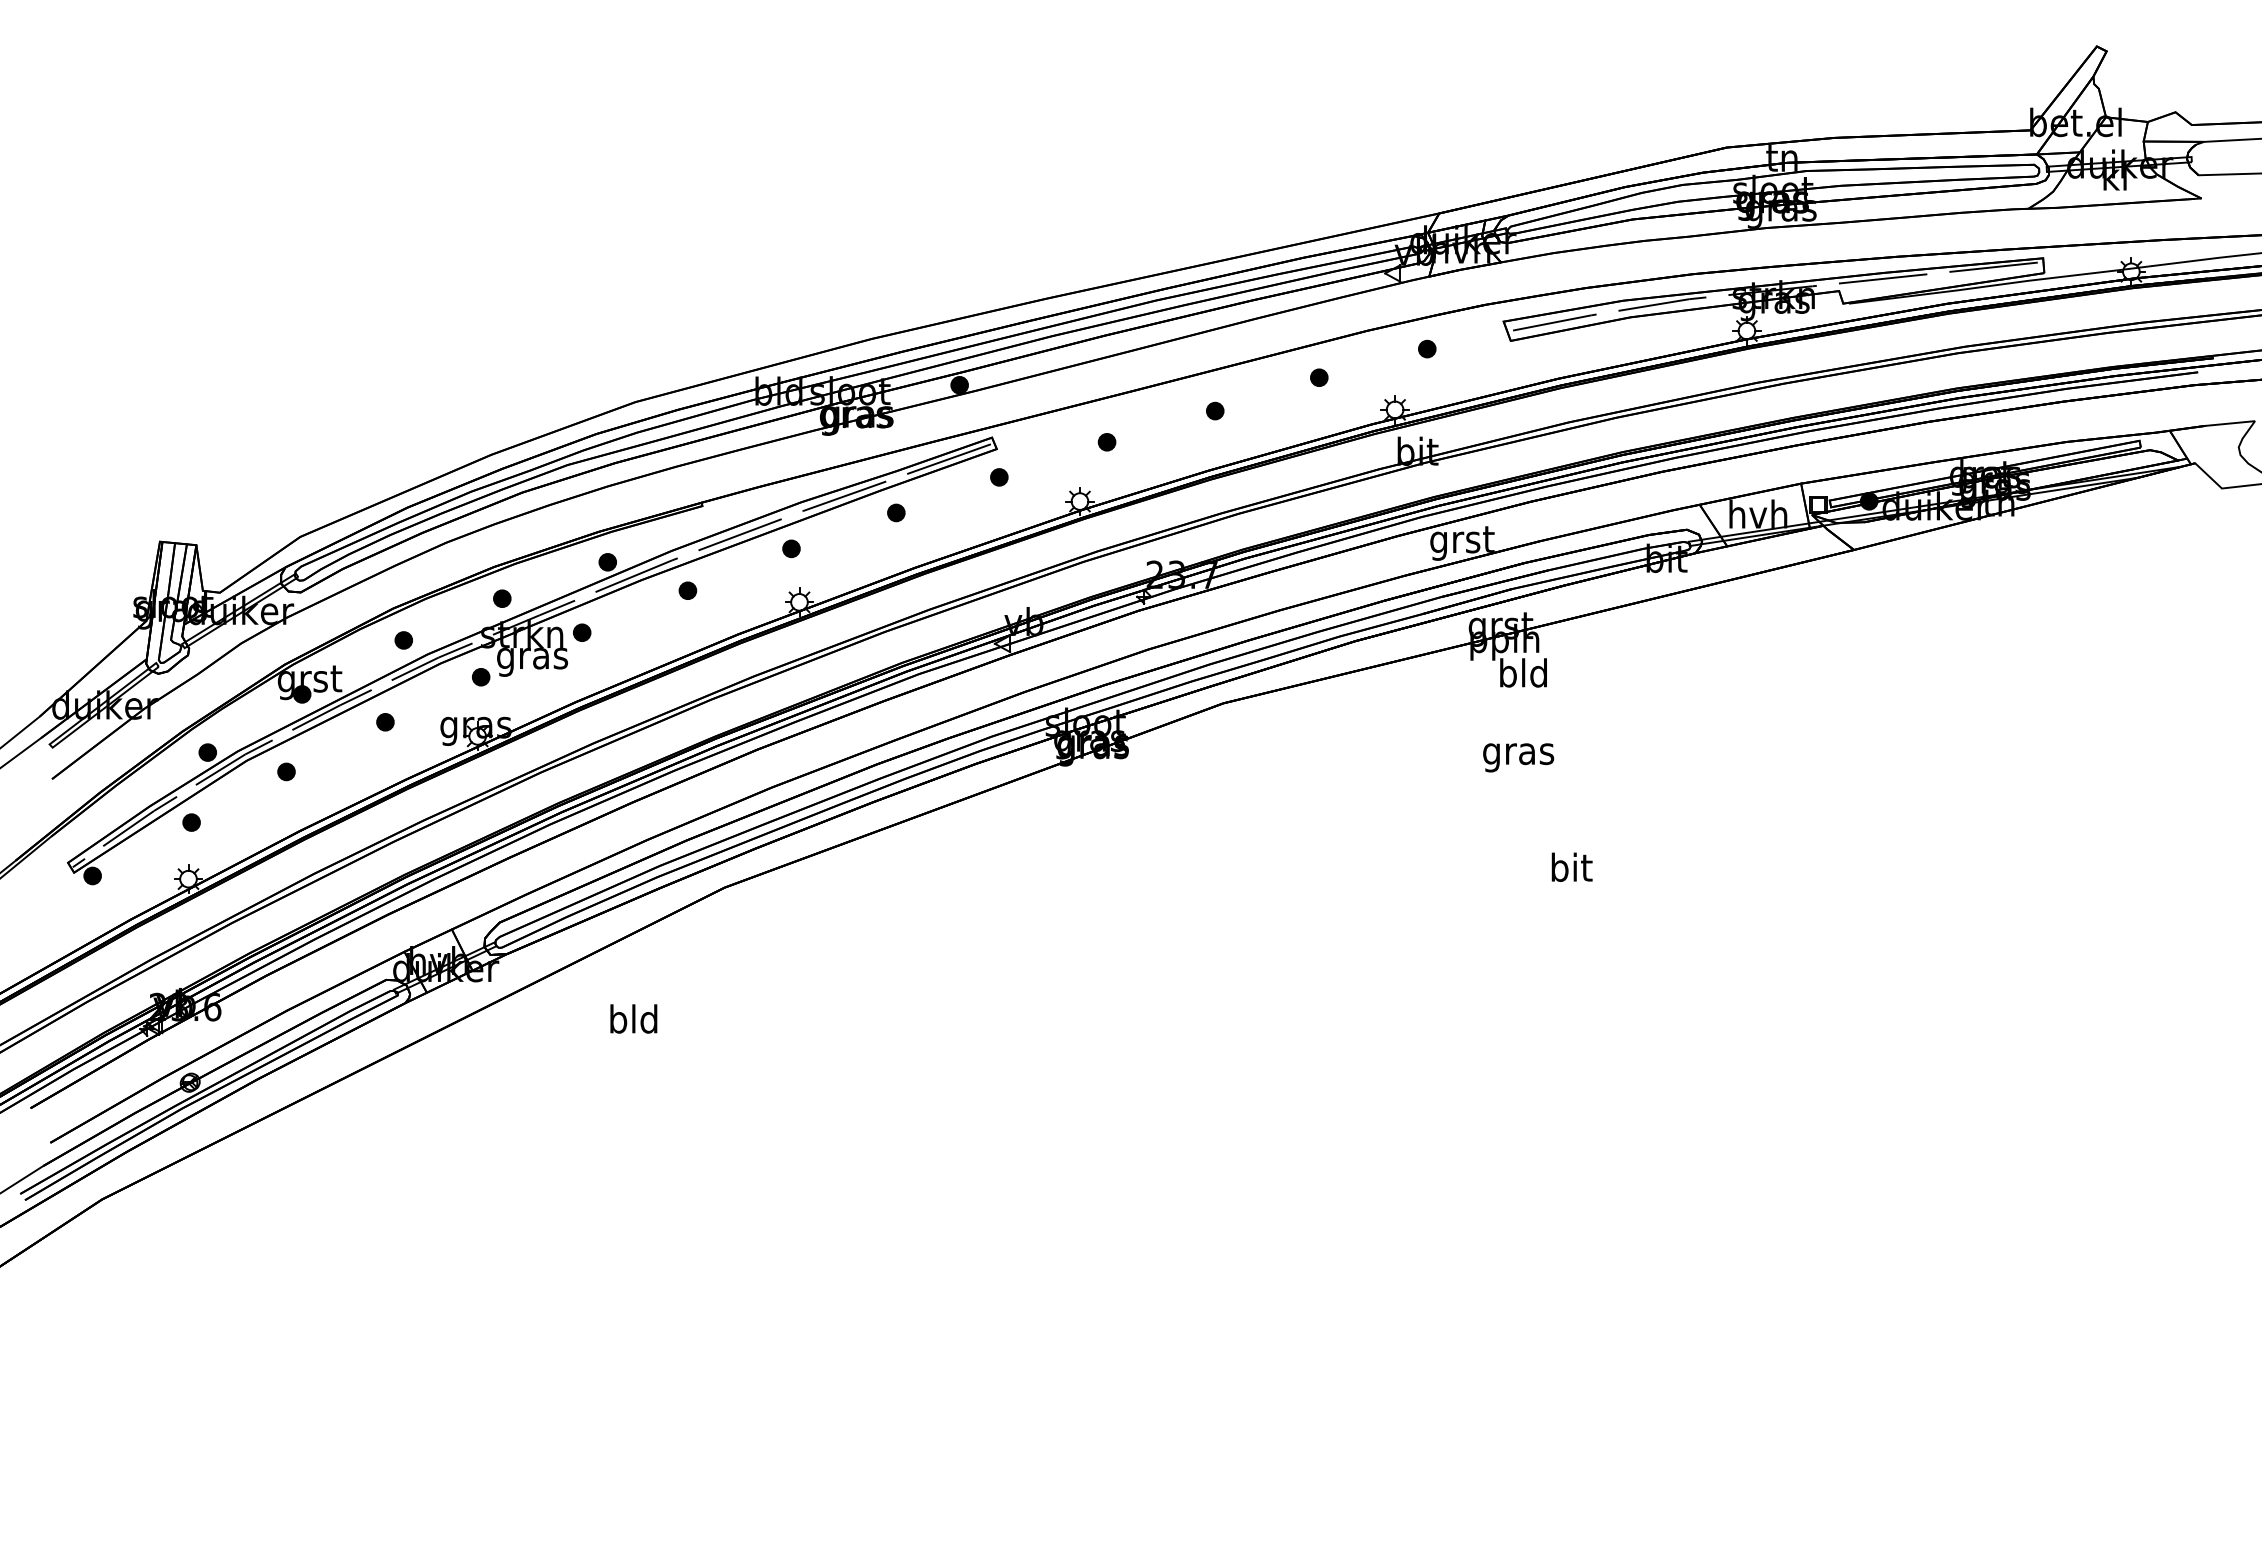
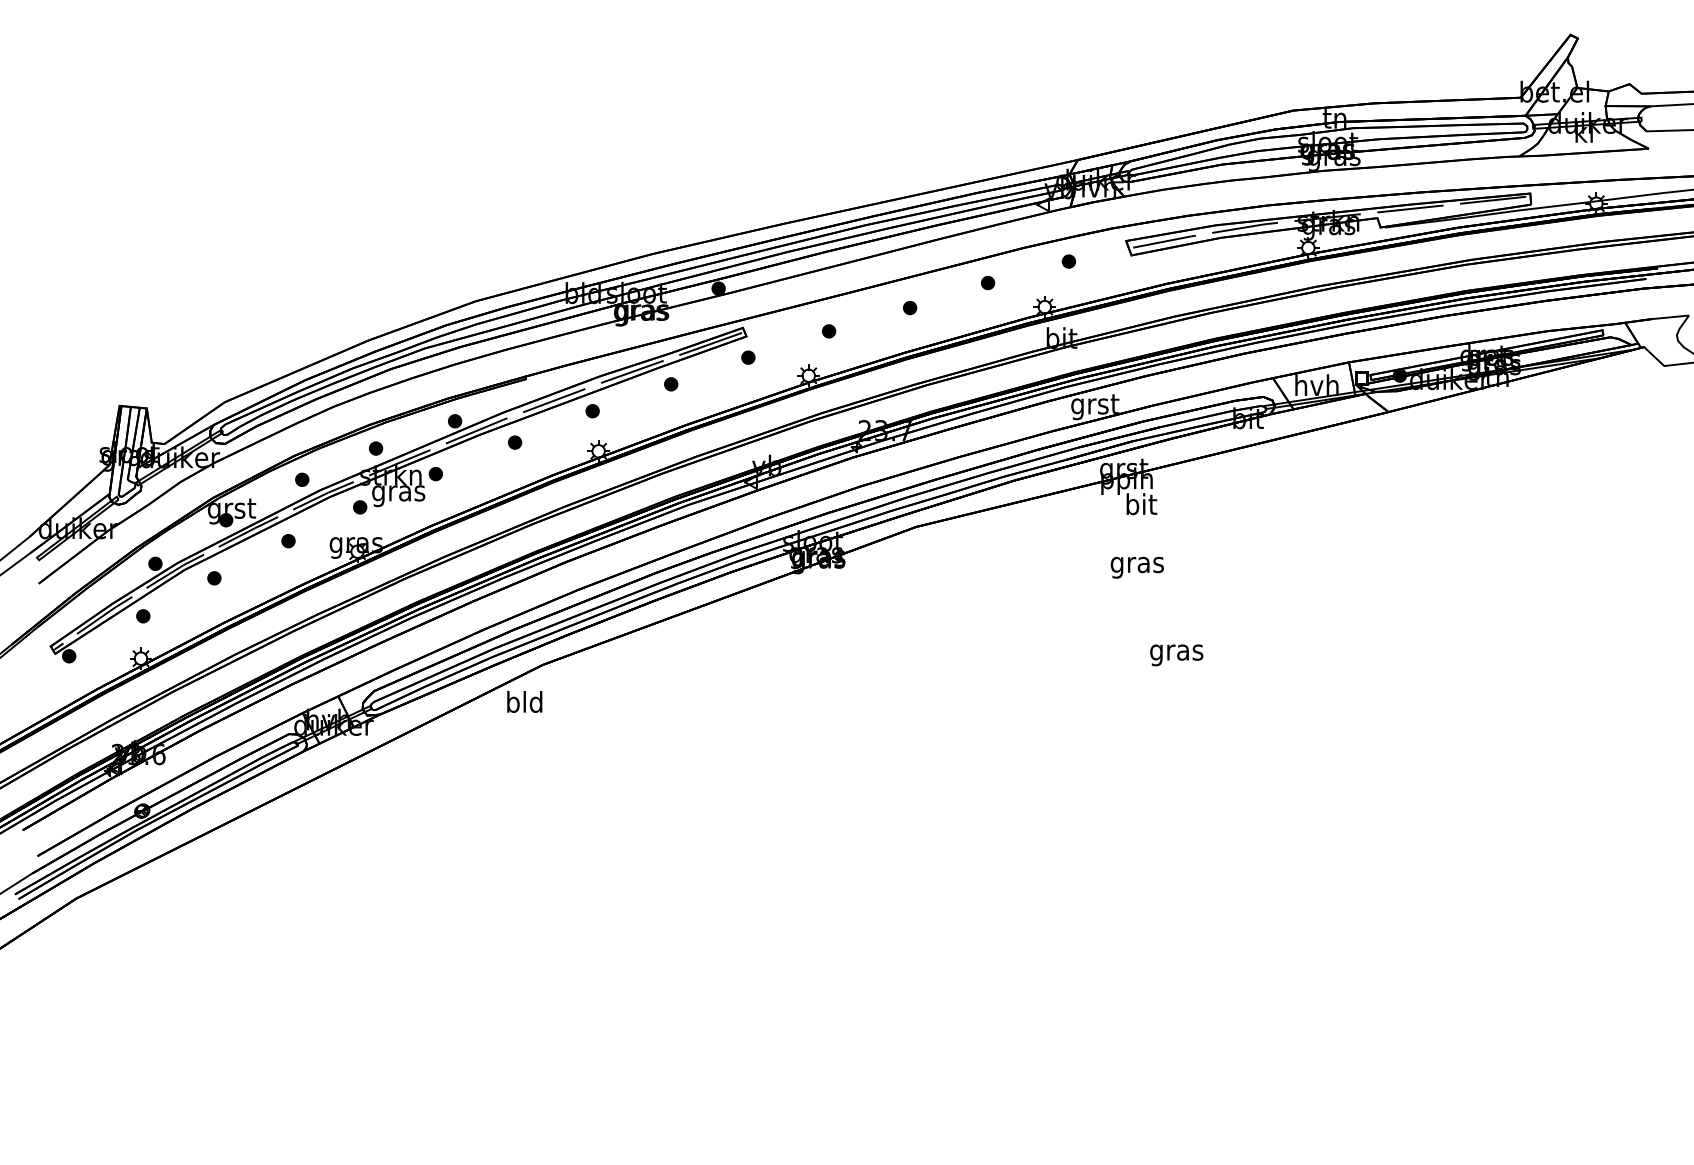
text: (1523, 672) -> (1141, 503), bld -> bit
text: (1570, 870) -> (1176, 652), bit -> gras
text: (633, 1018) -> (524, 701), moved

